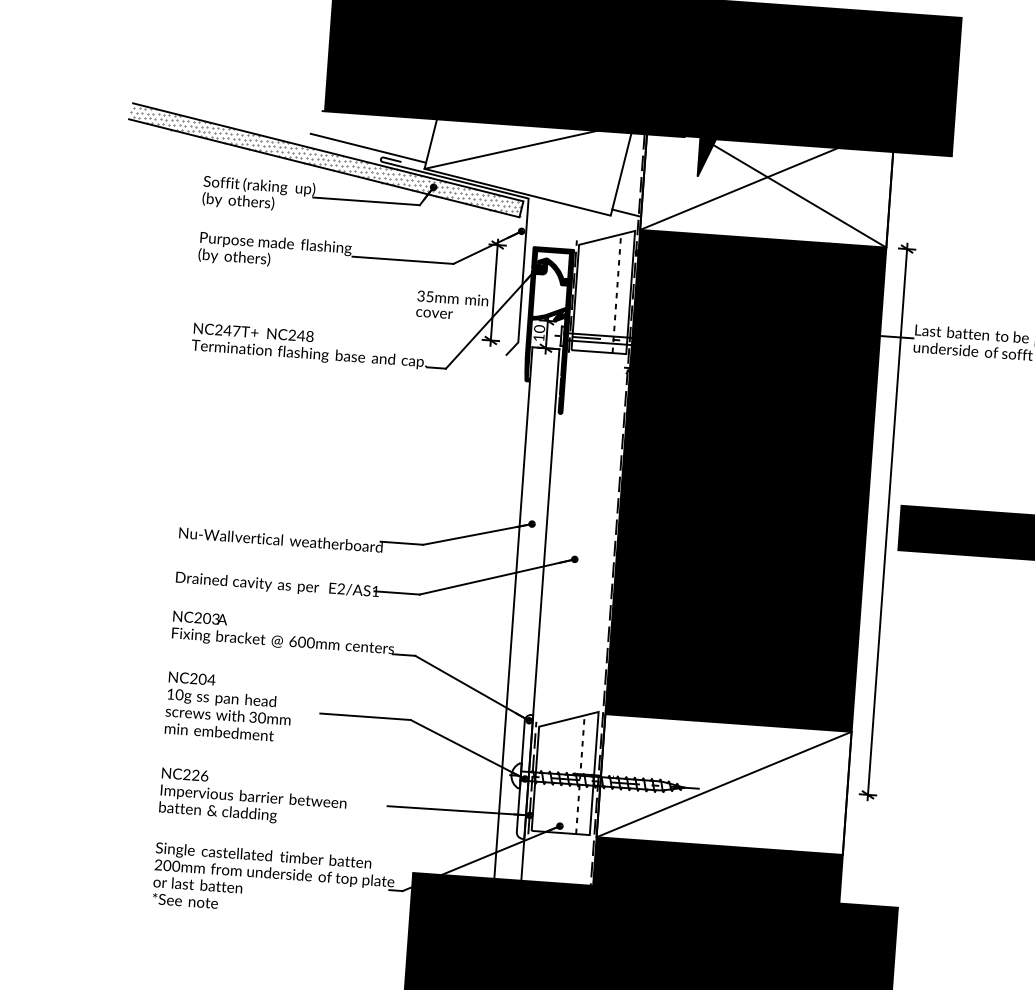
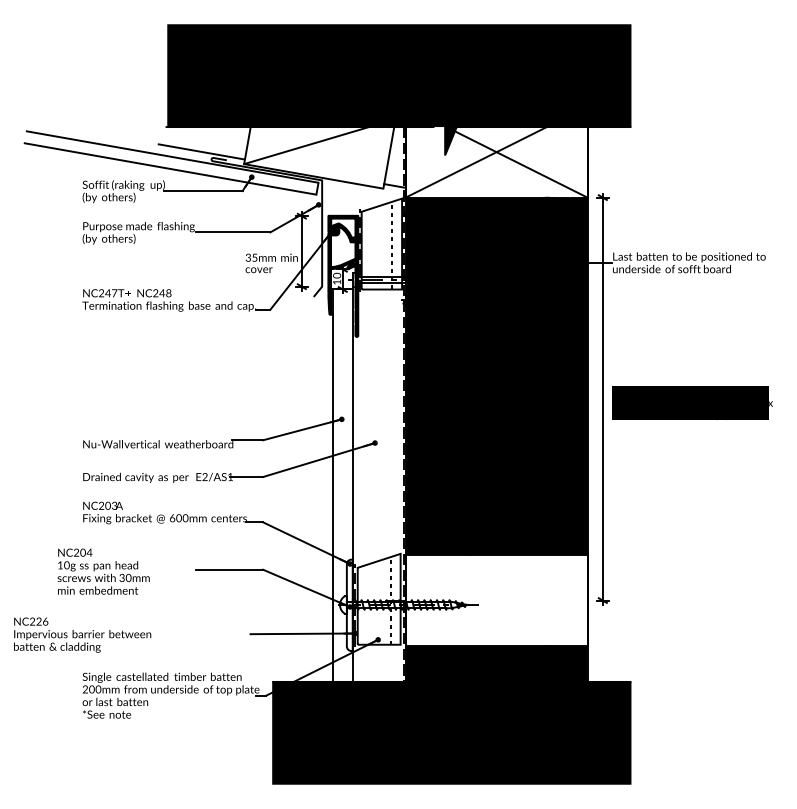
hatch: (324, 162) -> (170, 164), removed
text: (228, 706) -> (103, 571), moved
line: (723, 784) -> (496, 600), removed
text: (253, 796) -> (82, 634), moved

